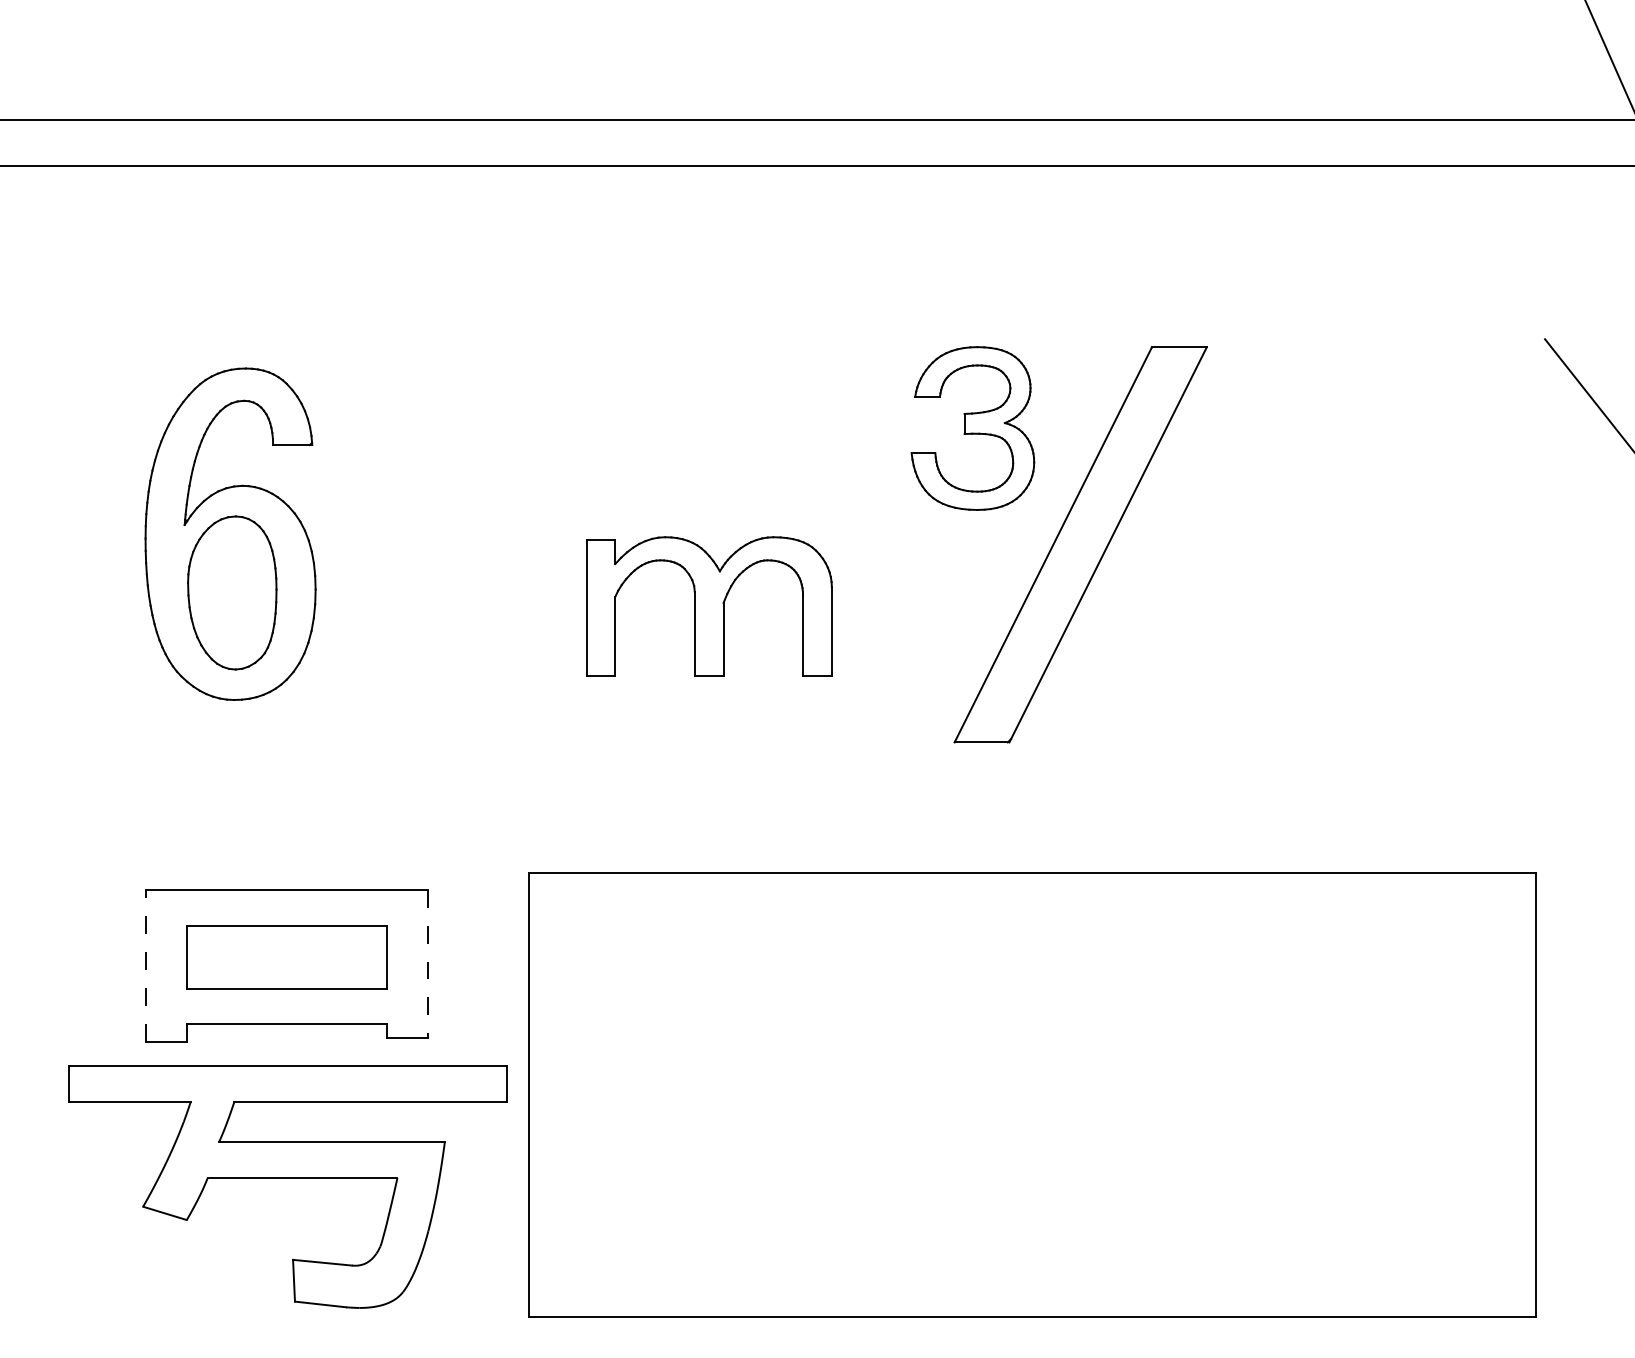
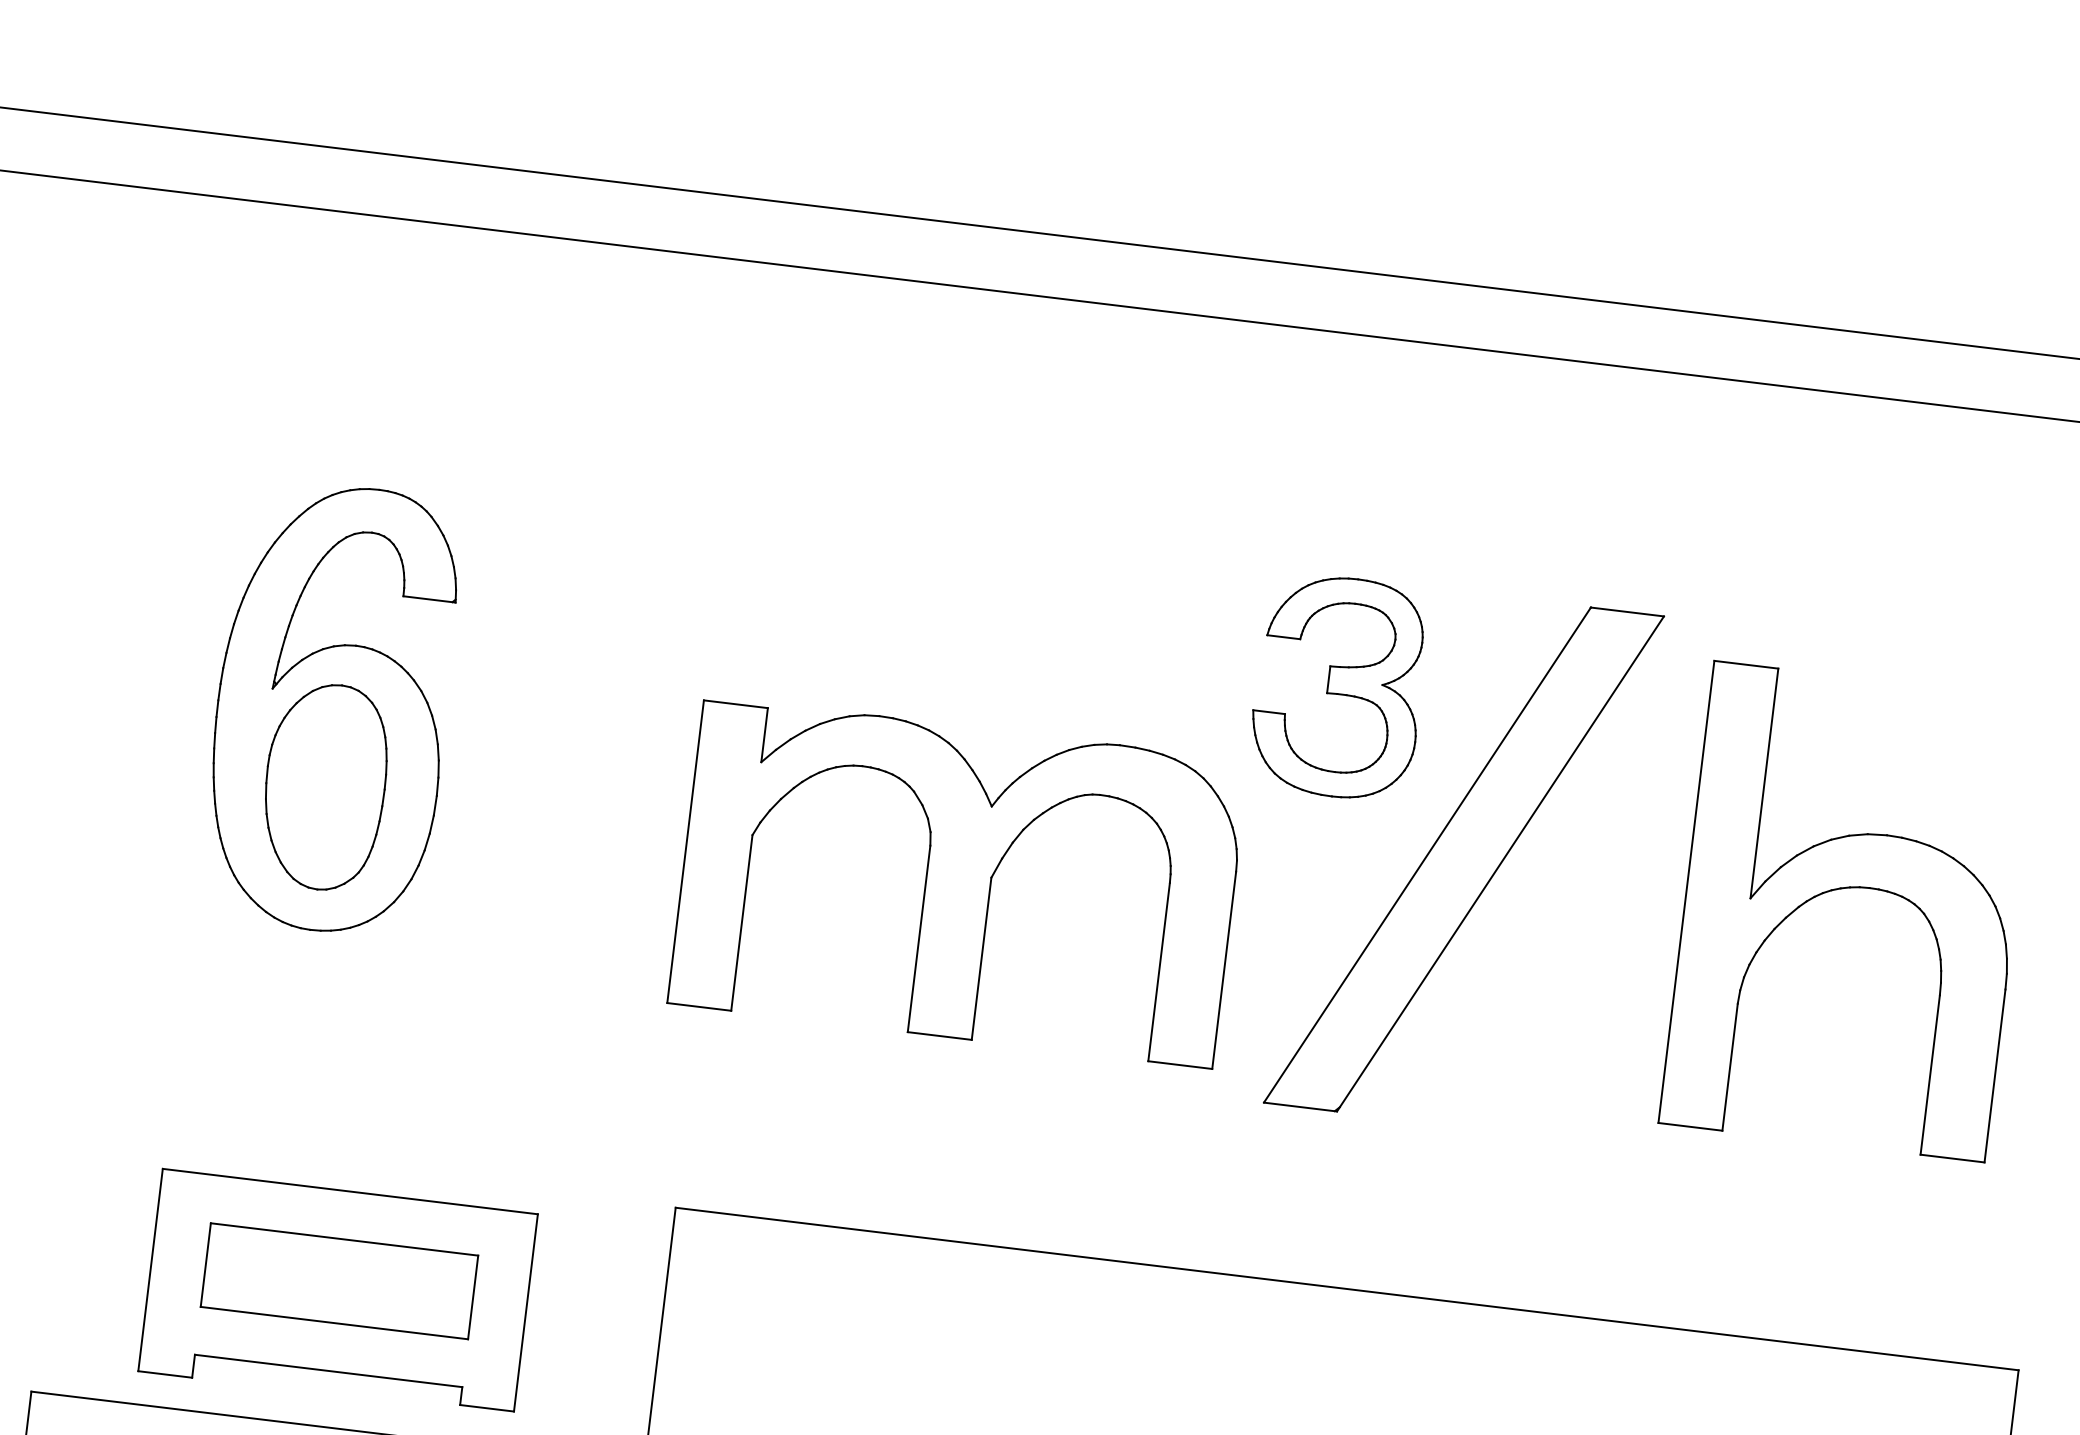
part: (1367, 532) -> (1848, 889), added
part: (709, 606) -> (959, 881), size x1.67
line: (427, 963) -> (525, 1312), dashed -> solid
line: (146, 965) -> (150, 1269), dashed -> solid

